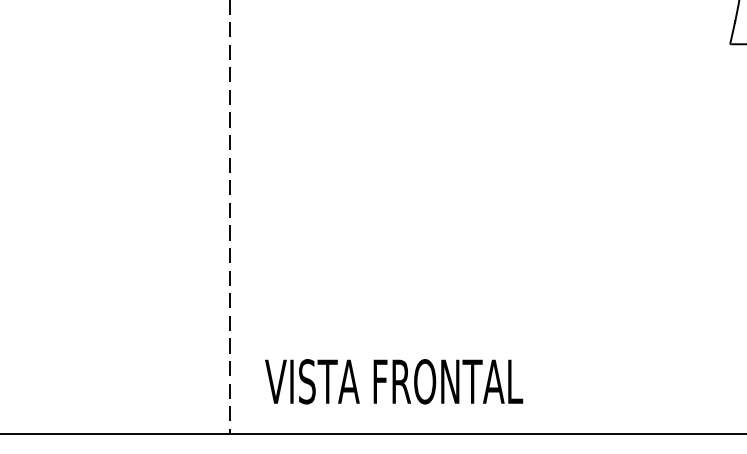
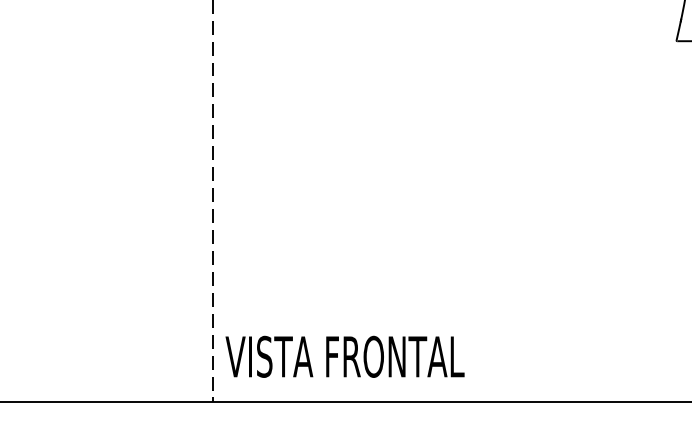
text: (393, 381) -> (344, 356), moved

